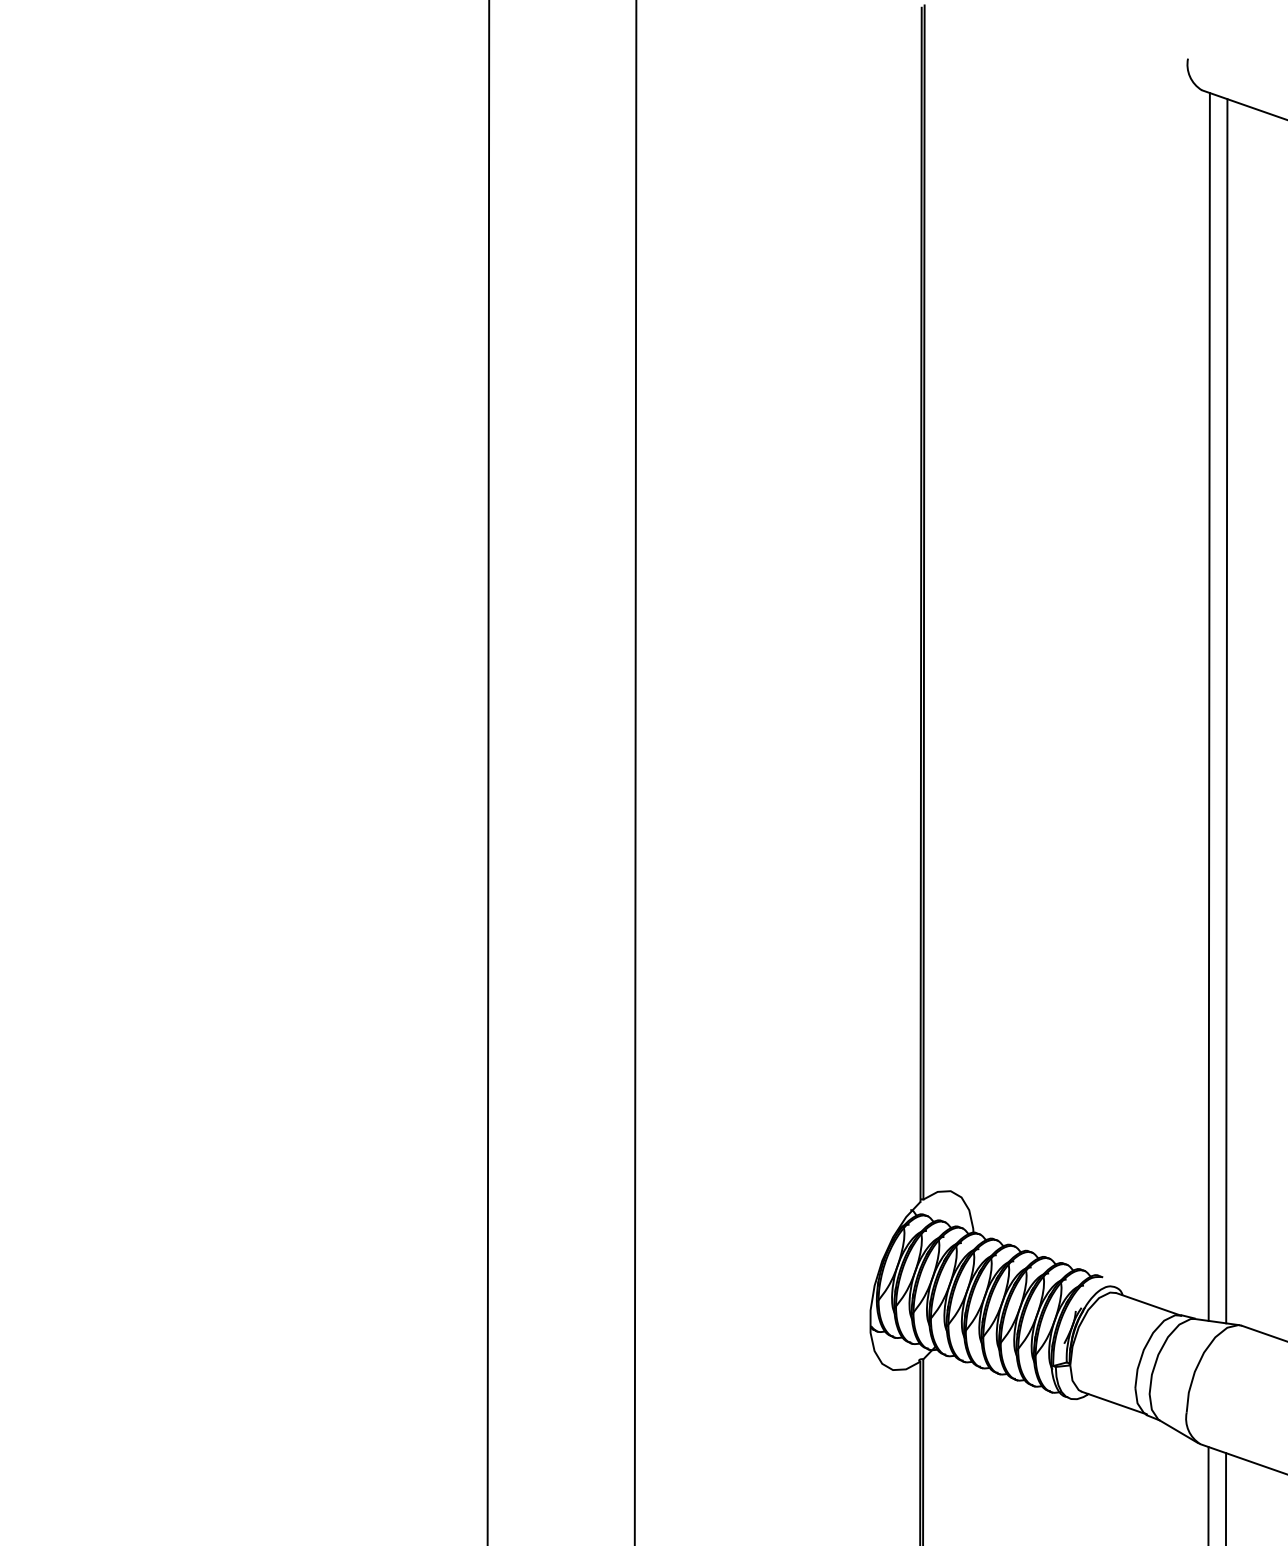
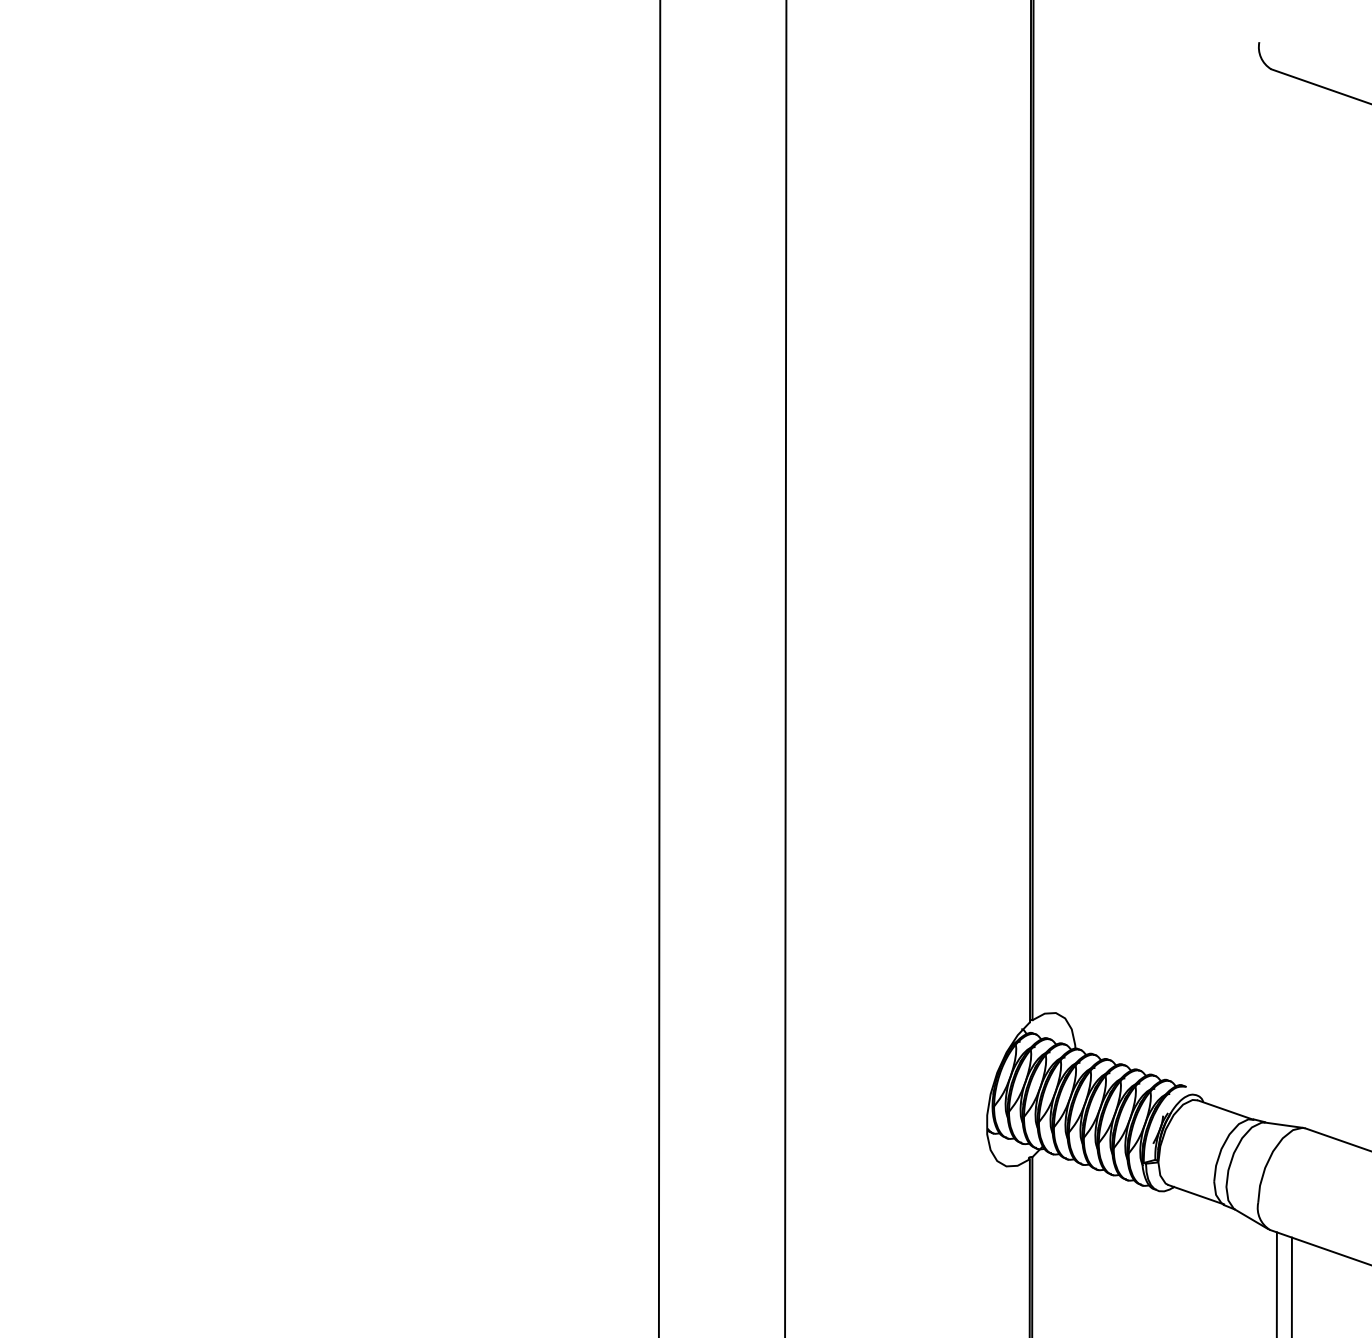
line: (1209, 706) -> (1277, 597), removed
line: (1226, 711) -> (1292, 601), removed

